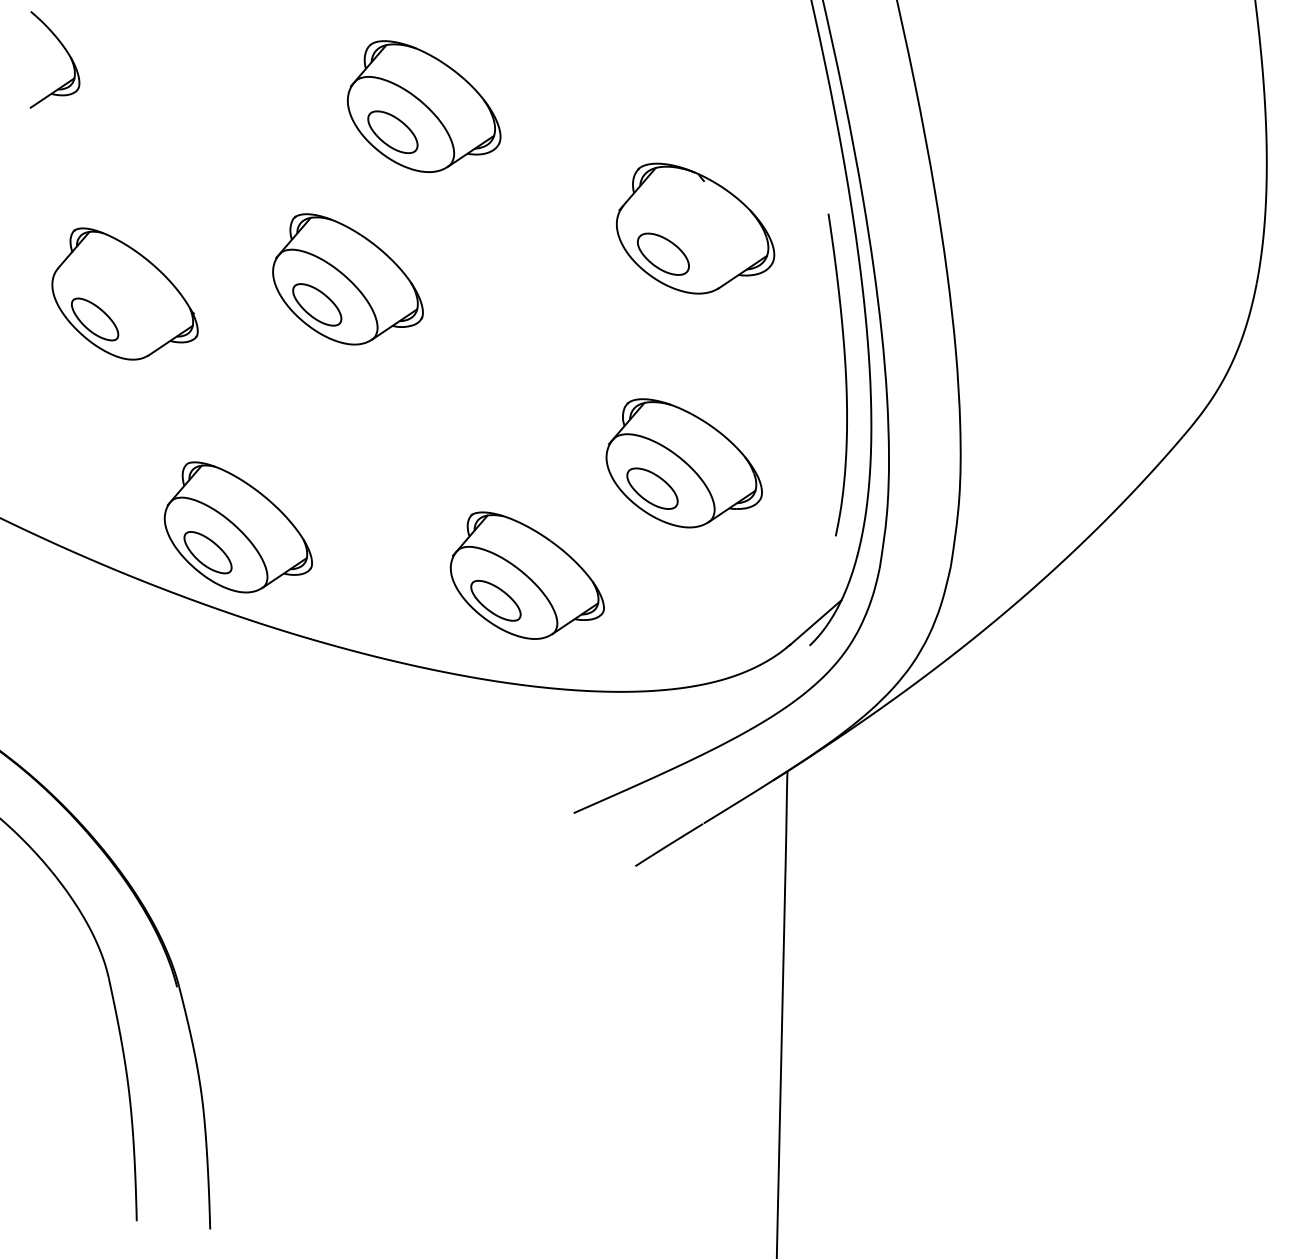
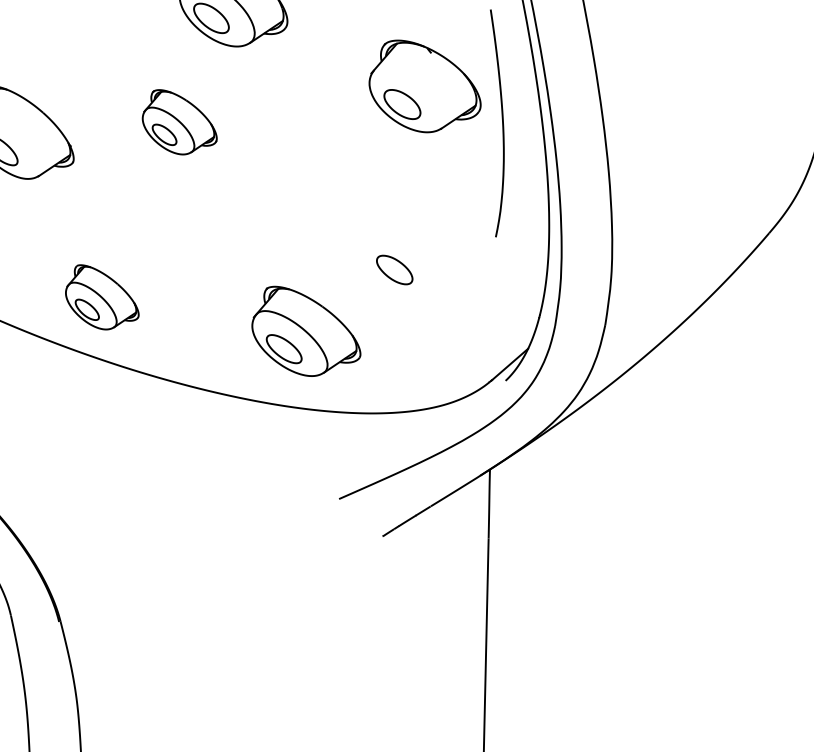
part: (347, 279) -> (179, 122), size x0.7
curve: (844, 371) -> (502, 120), moved
part: (683, 463) -> (416, 252), removed
part: (237, 527) -> (101, 297), size x0.7

